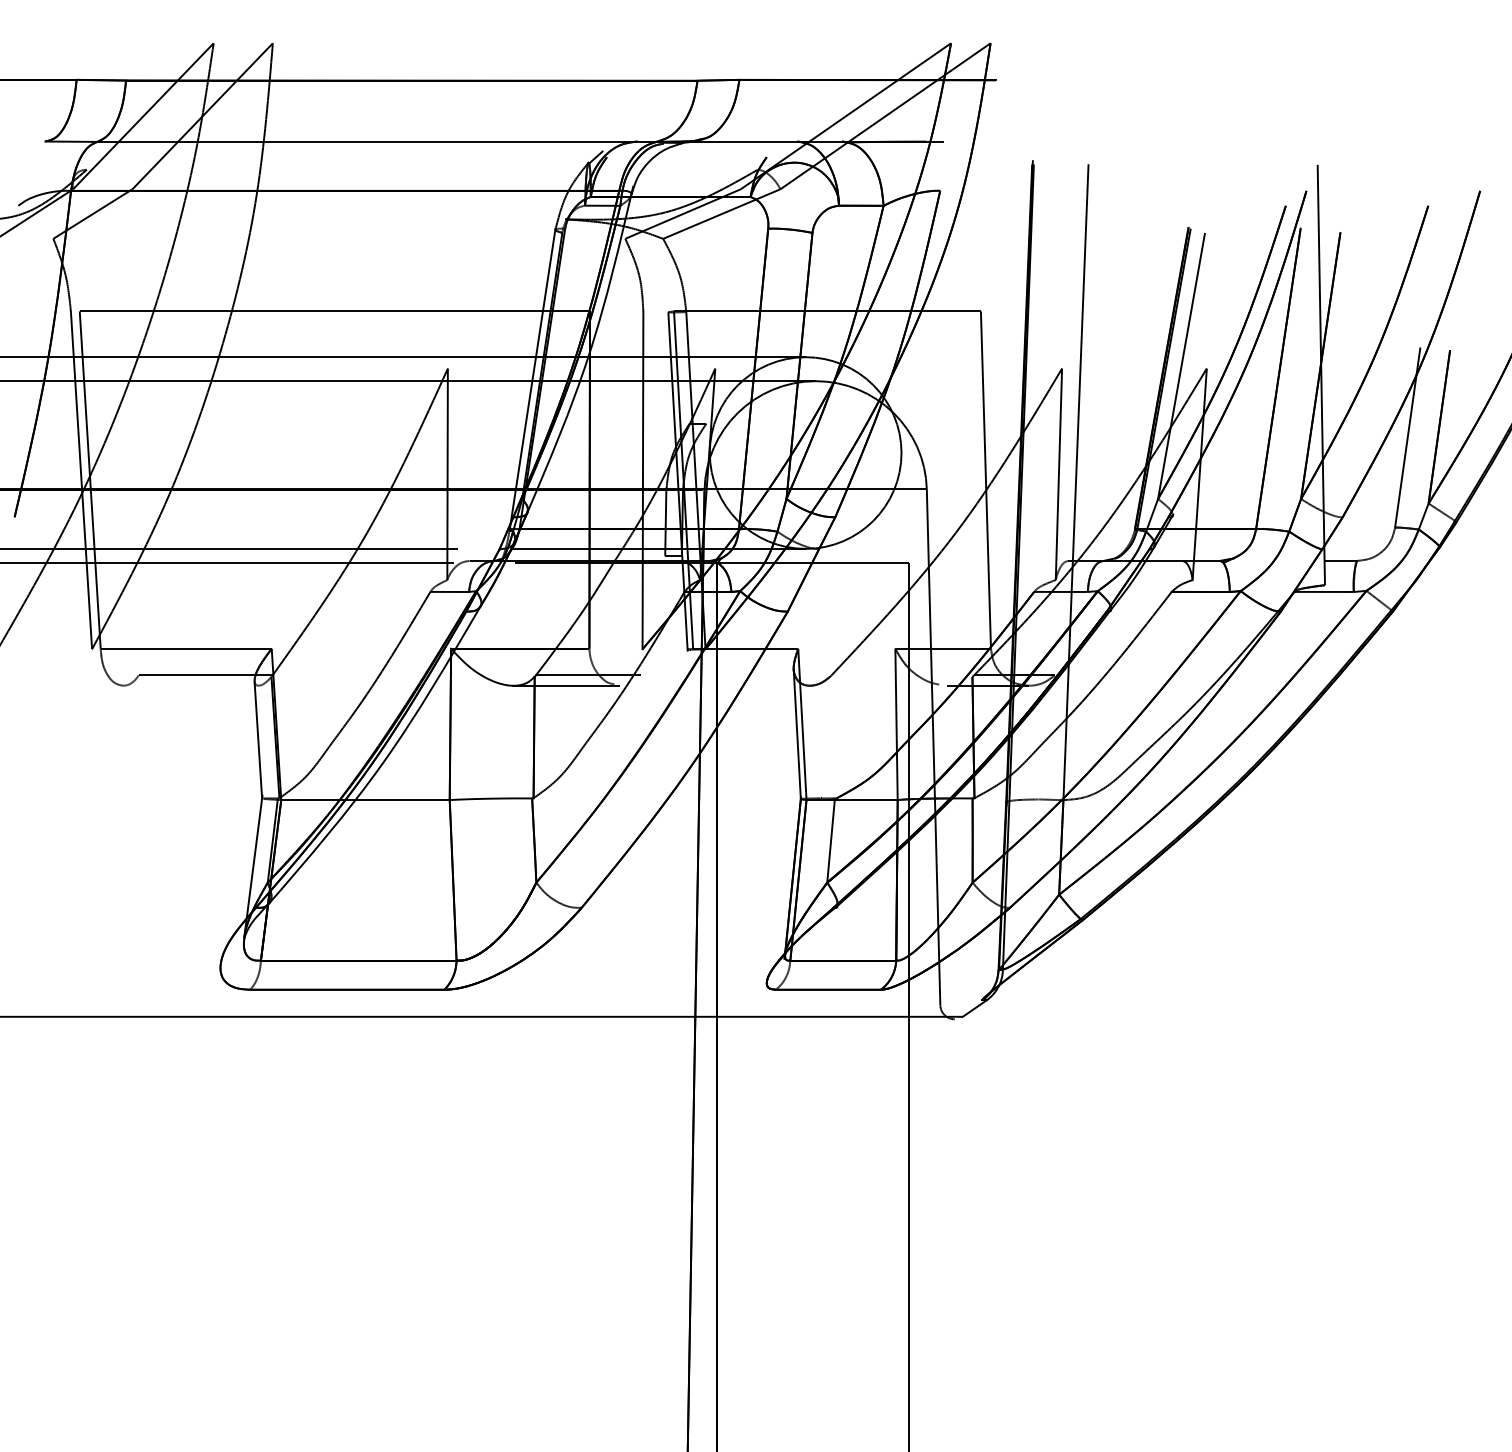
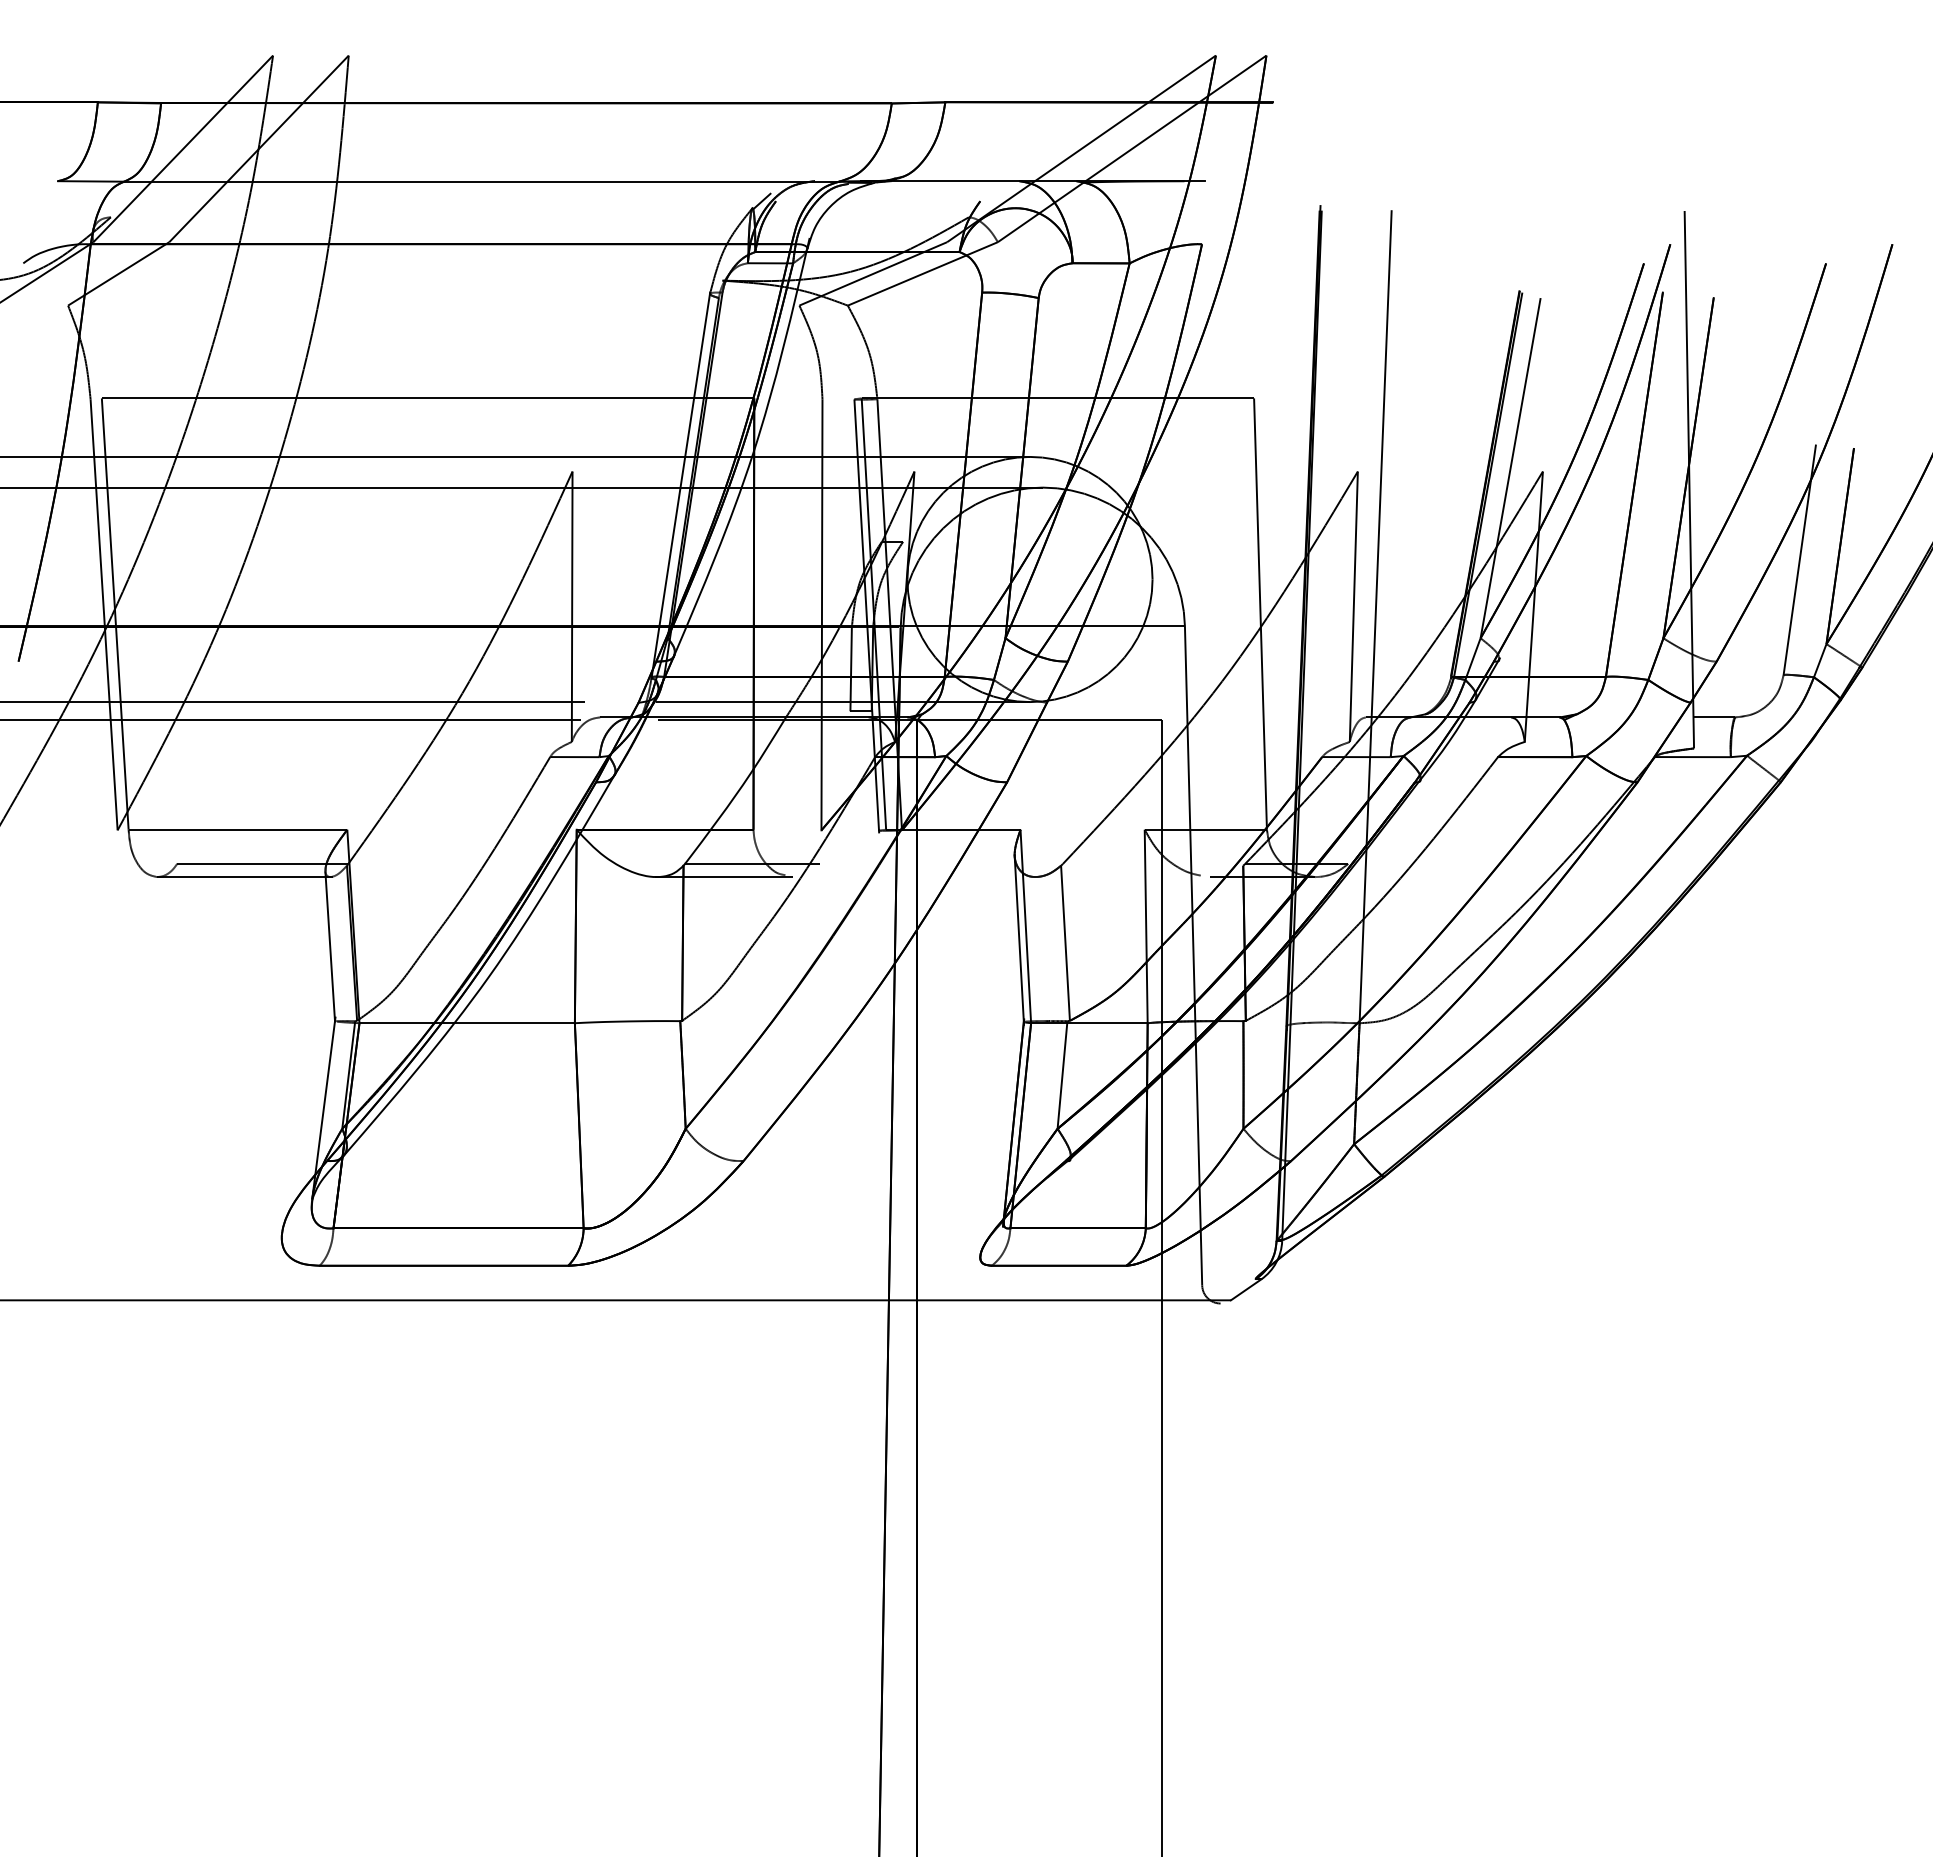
line: (192, 686) -> (245, 877), added
line: (833, 736) -> (1065, 942), added

